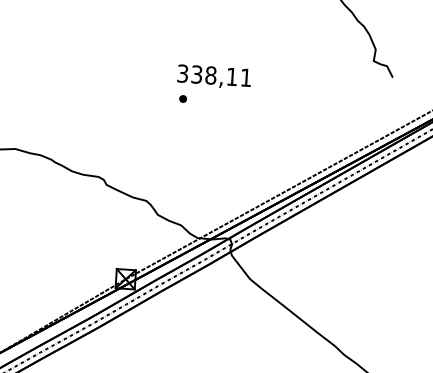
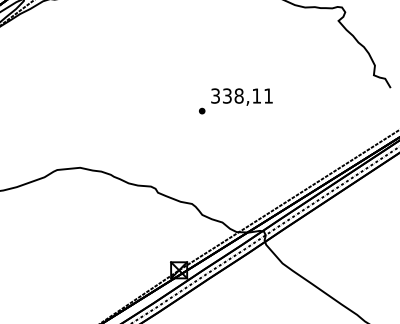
part: (183, 98) -> (202, 110), moved

